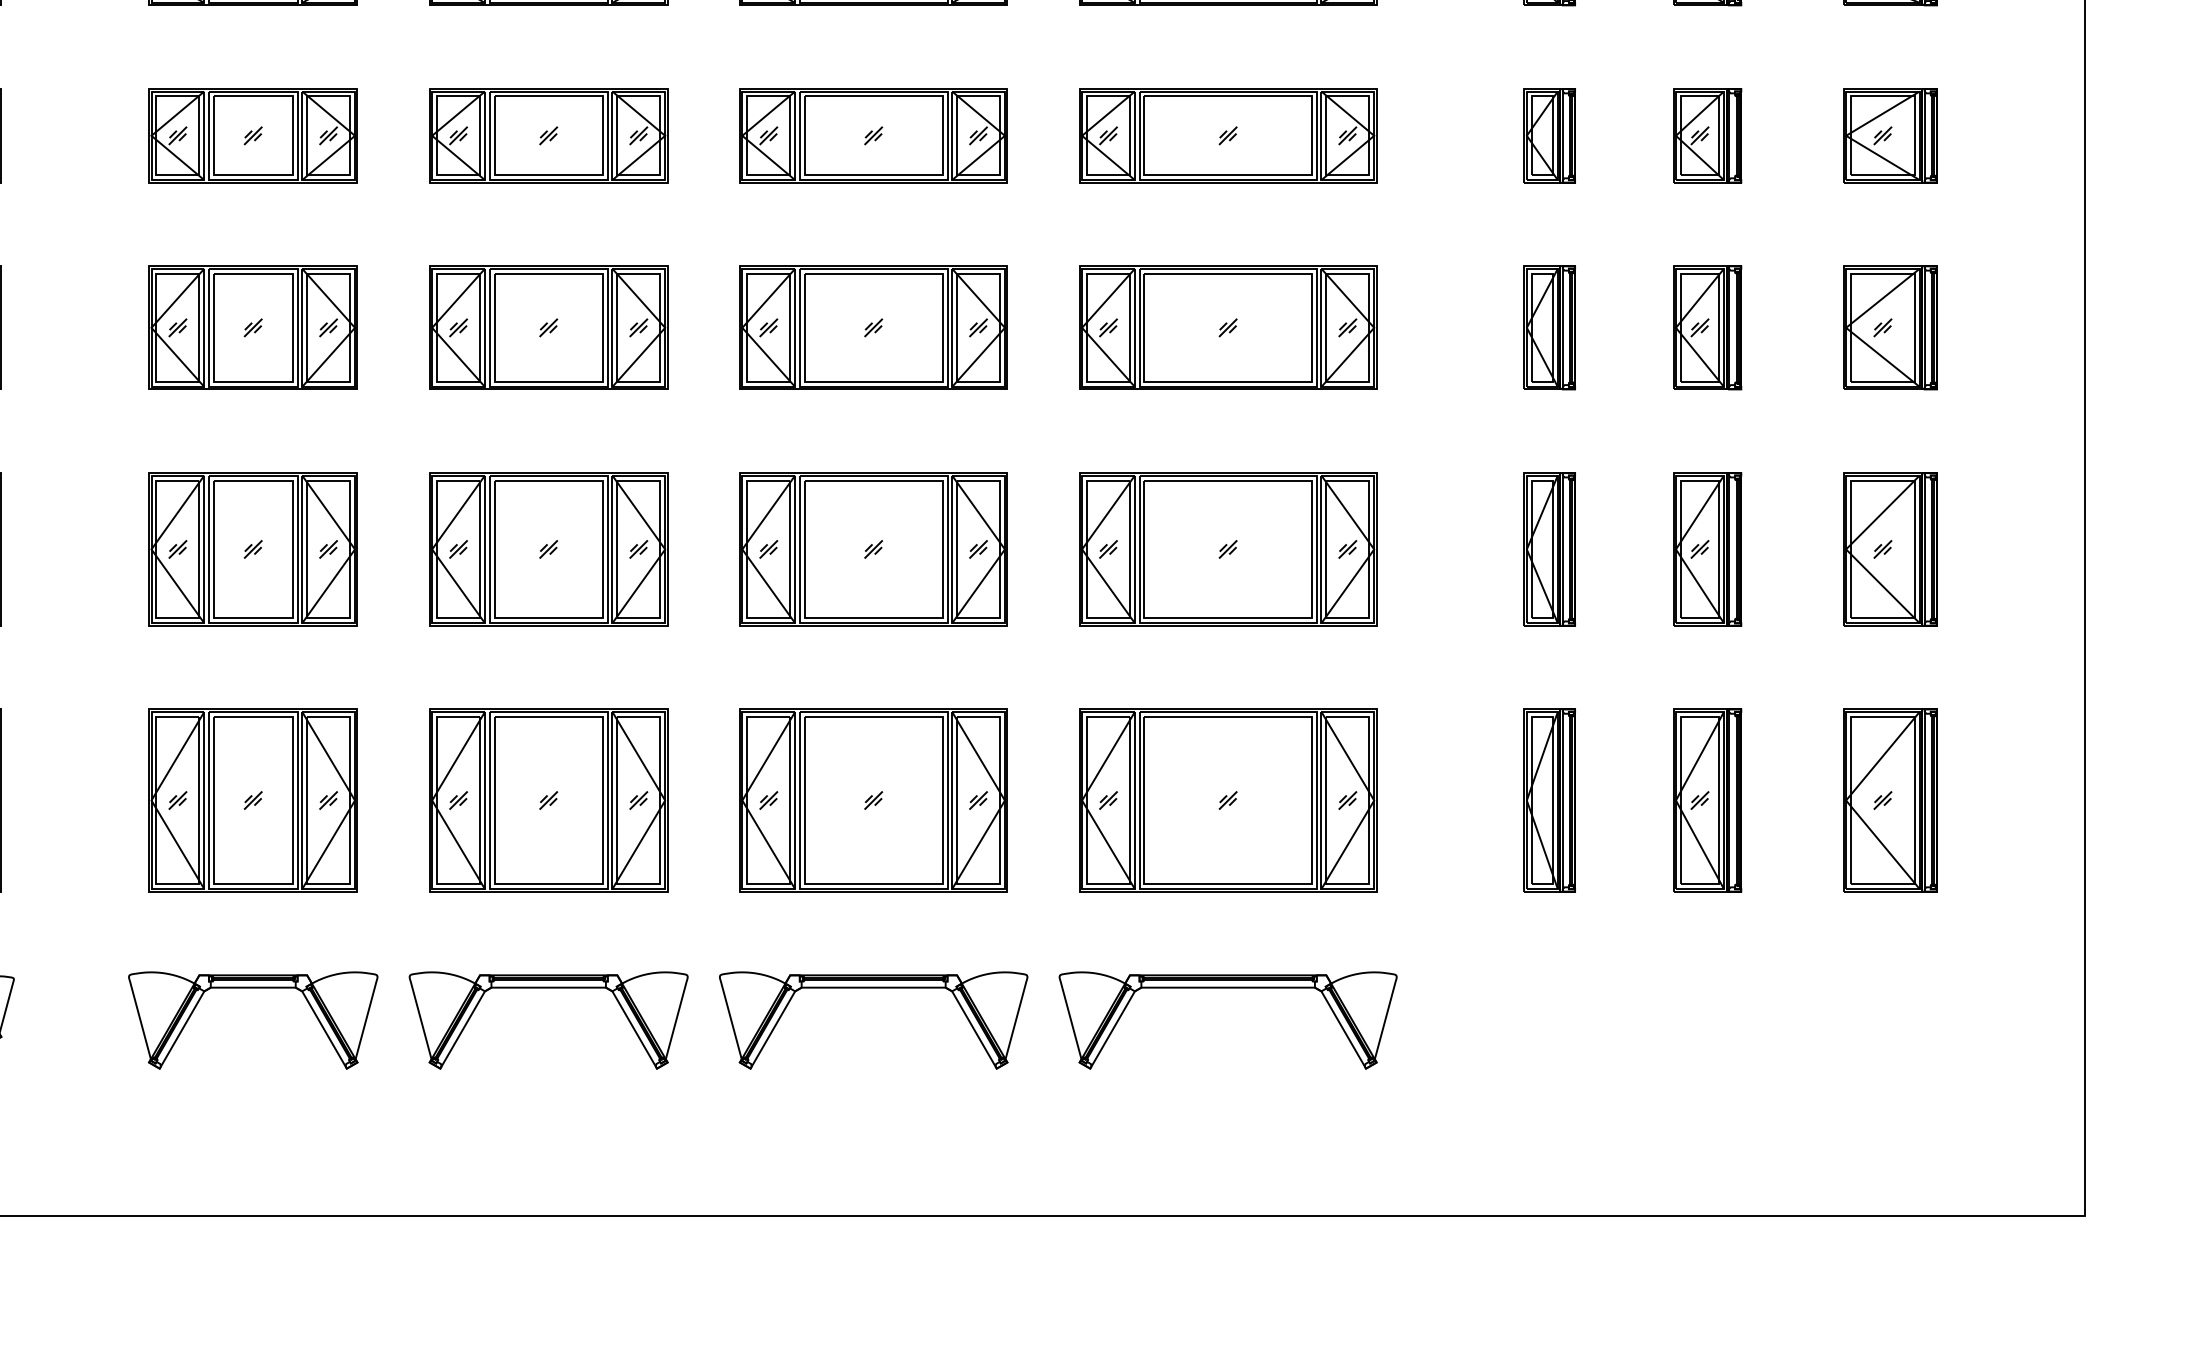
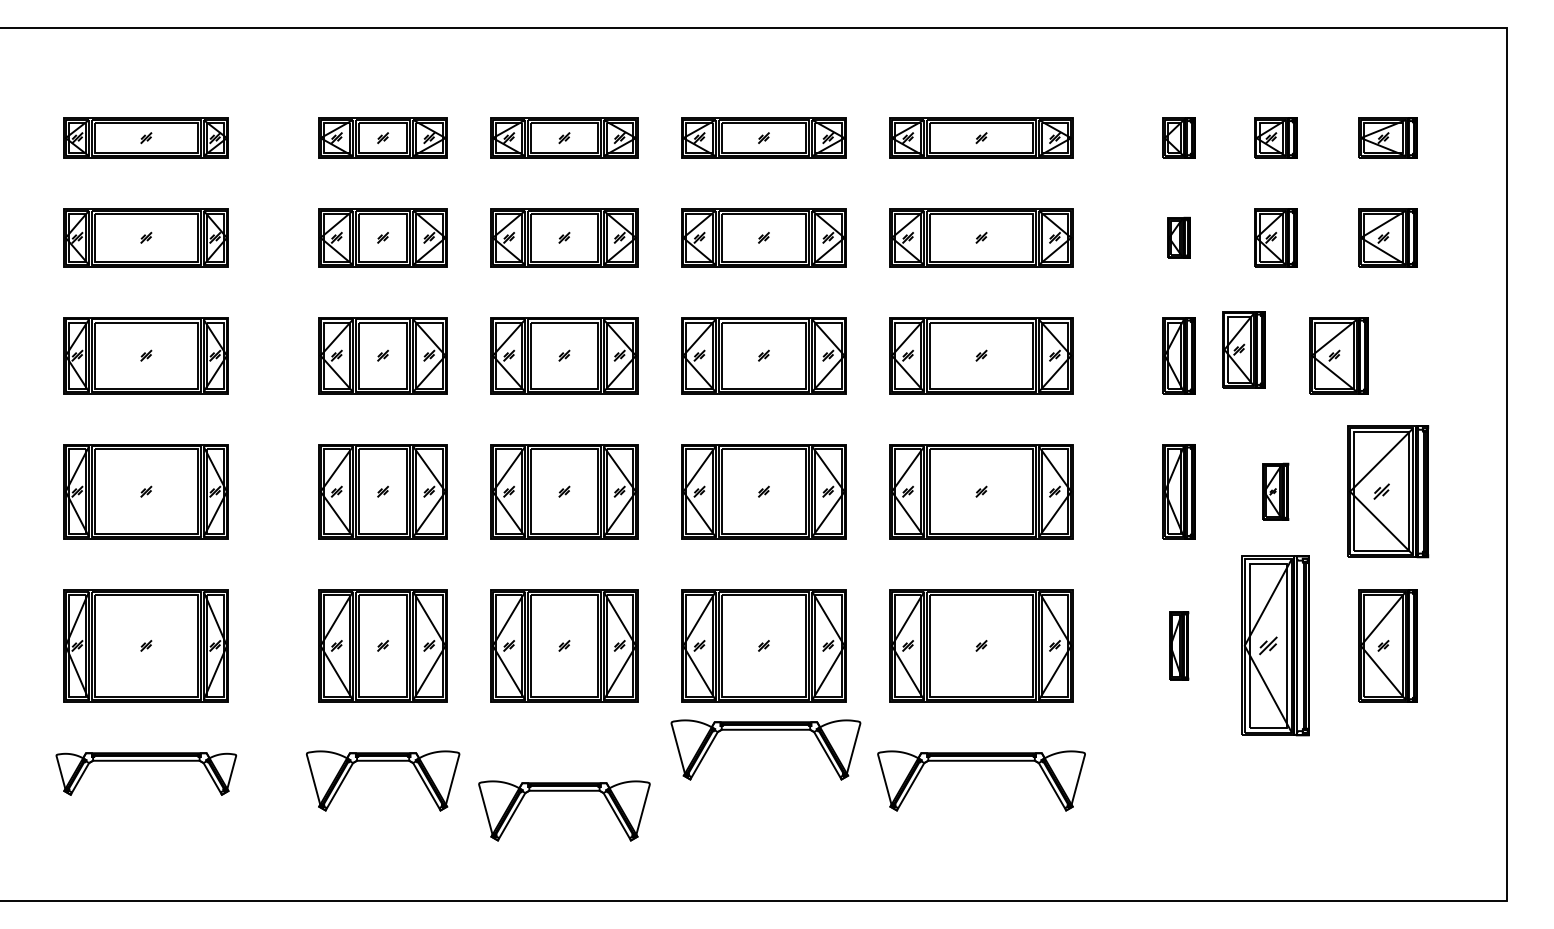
part: (1548, 135) -> (1178, 237), size x0.7
part: (1706, 327) -> (1243, 349), moved
part: (1889, 327) -> (1338, 355), moved
part: (1706, 548) -> (1275, 491), size x0.6
part: (1889, 548) -> (1387, 491), size x1.4
part: (1548, 799) -> (1178, 645), size x0.6
part: (1706, 799) -> (1275, 645), size x1.6
part: (548, 988) -> (564, 791), moved
part: (872, 988) -> (765, 730), moved

